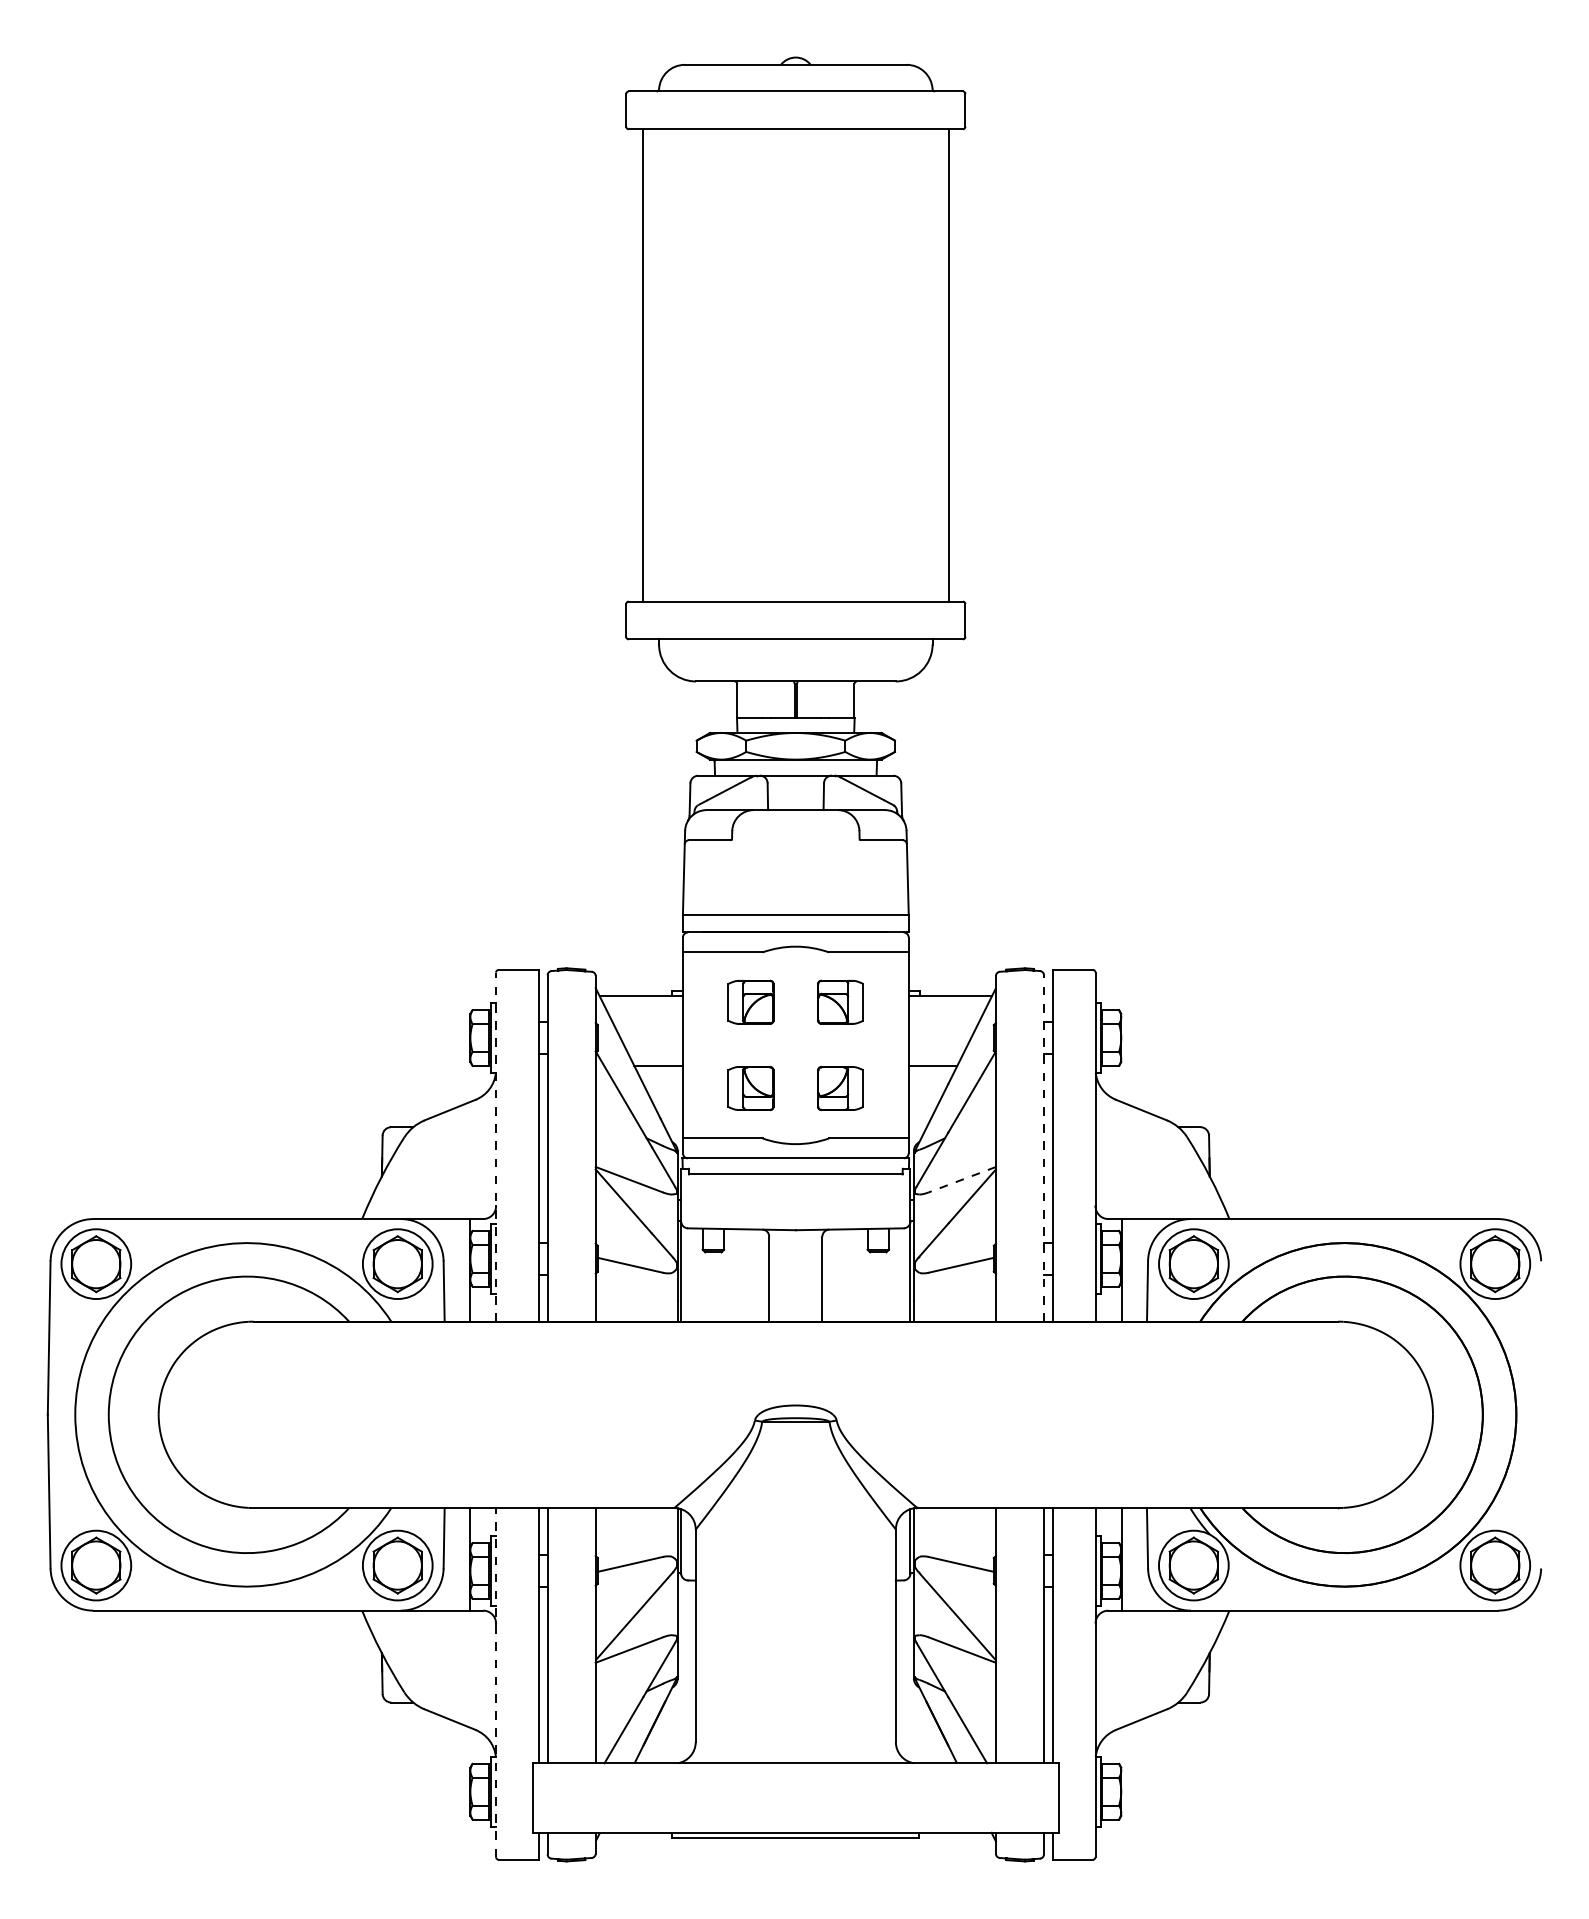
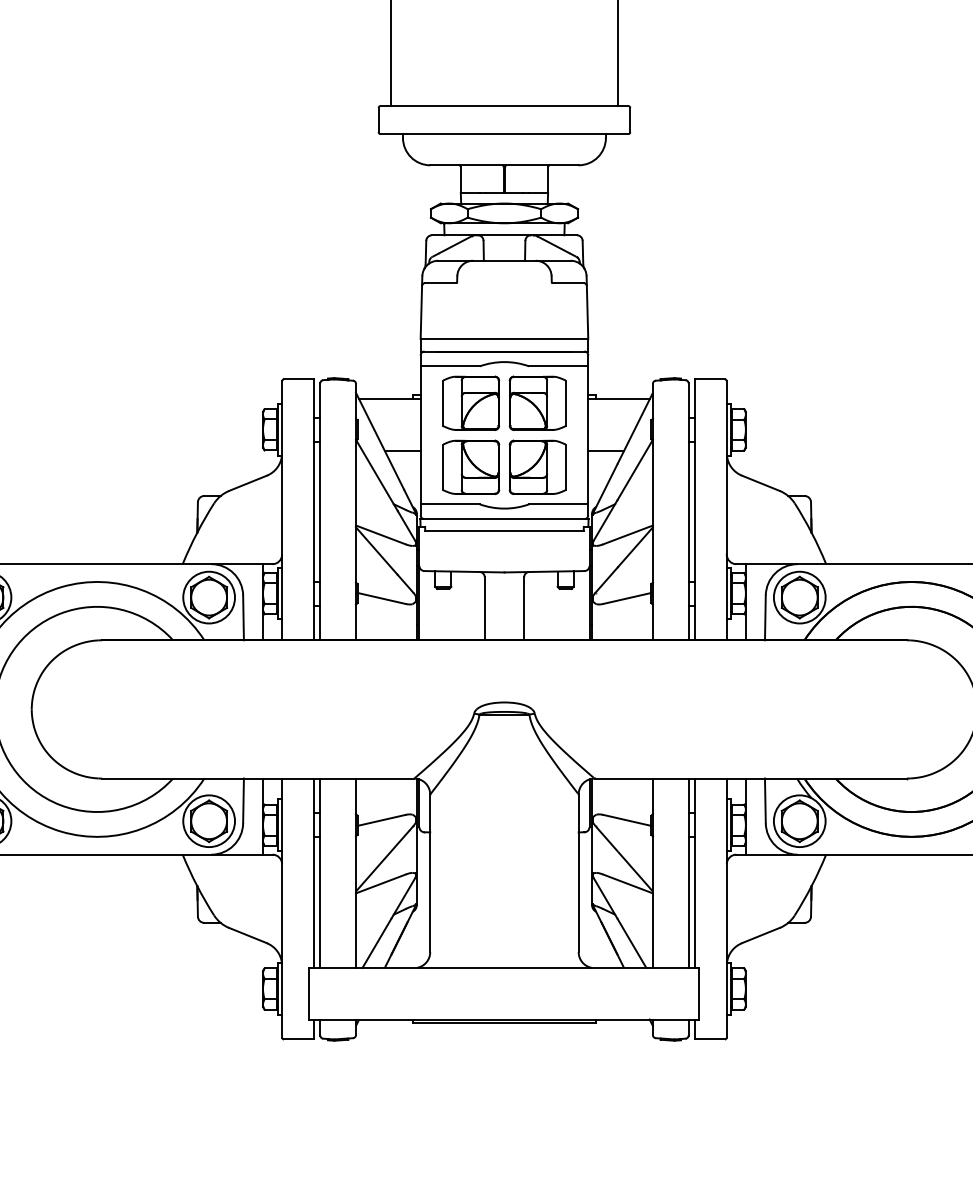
part: (750, 1002) -> (470, 403), size x1.67
part: (840, 1002) -> (537, 403), size x1.67
part: (750, 1088) -> (470, 467), size x1.67
part: (840, 1088) -> (537, 467), size x1.67
line: (496, 1147) -> (282, 511), dashed -> solid
line: (1044, 1148) -> (688, 511), dashed -> solid
line: (962, 1179) -> (628, 534), dashed -> solid
line: (496, 1682) -> (282, 907), dashed -> solid

